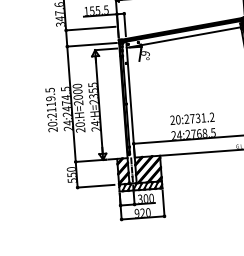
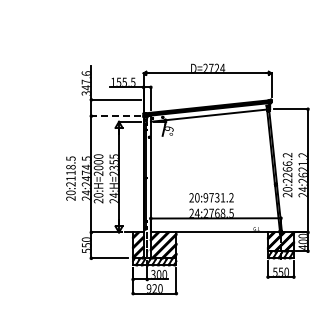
line: (92, 45) -> (116, 116), solid -> dashed
text: (50, 98) -> (70, 166), 20:2119.5 -> 20:2118.5
text: (186, 118) -> (205, 197), 20:2731.2 -> 20:9731.2

